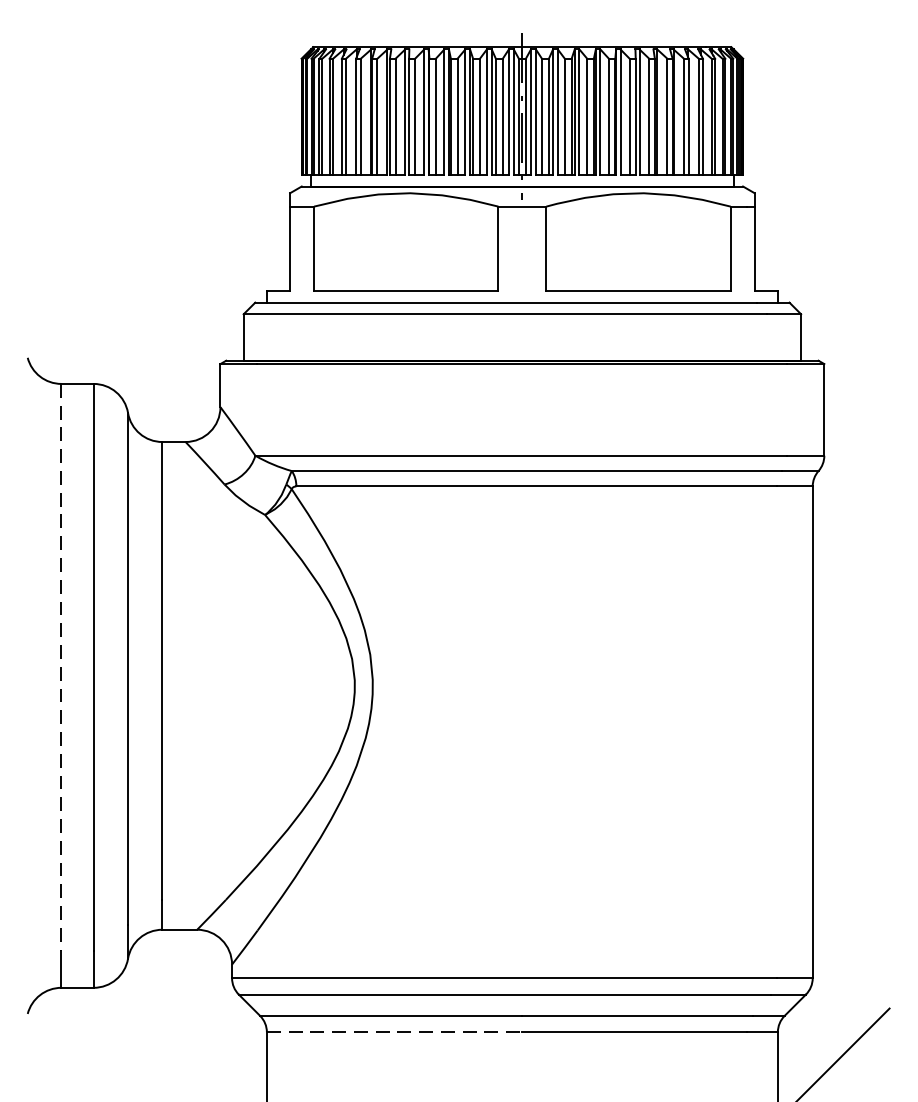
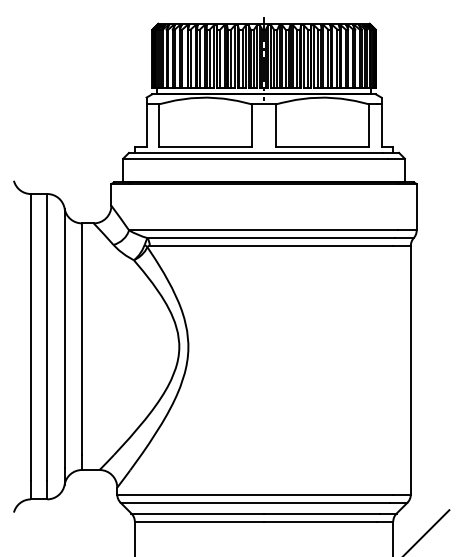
line: (62, 667) -> (31, 337), dashed -> solid
line: (394, 1031) -> (199, 521), dashed -> solid

